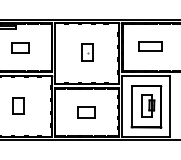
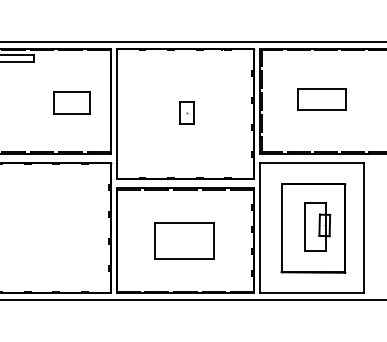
part: (20, 47) -> (71, 101), moved
part: (87, 52) -> (187, 112), size x0.6
part: (18, 105) -> (39, 225), removed
part: (86, 112) -> (184, 240), size x1.6

